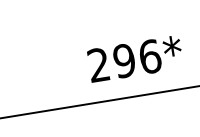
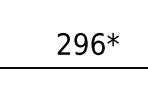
text: (134, 58) -> (87, 43), moved

